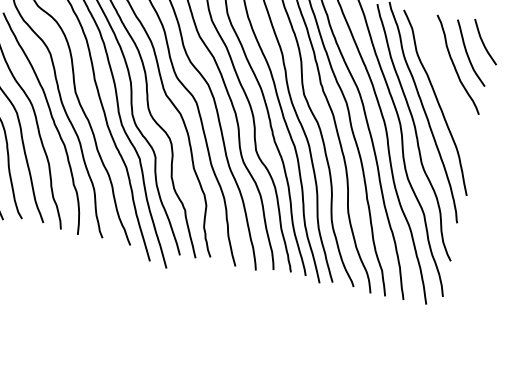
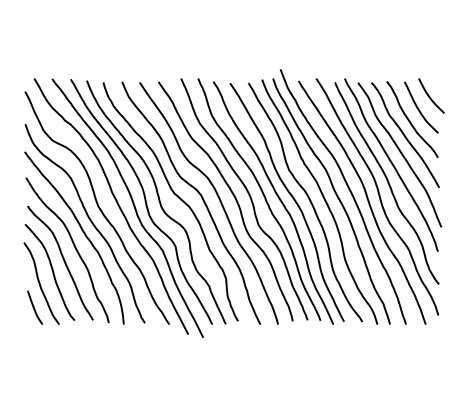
curve: (446, 81) -> (405, 135), added

